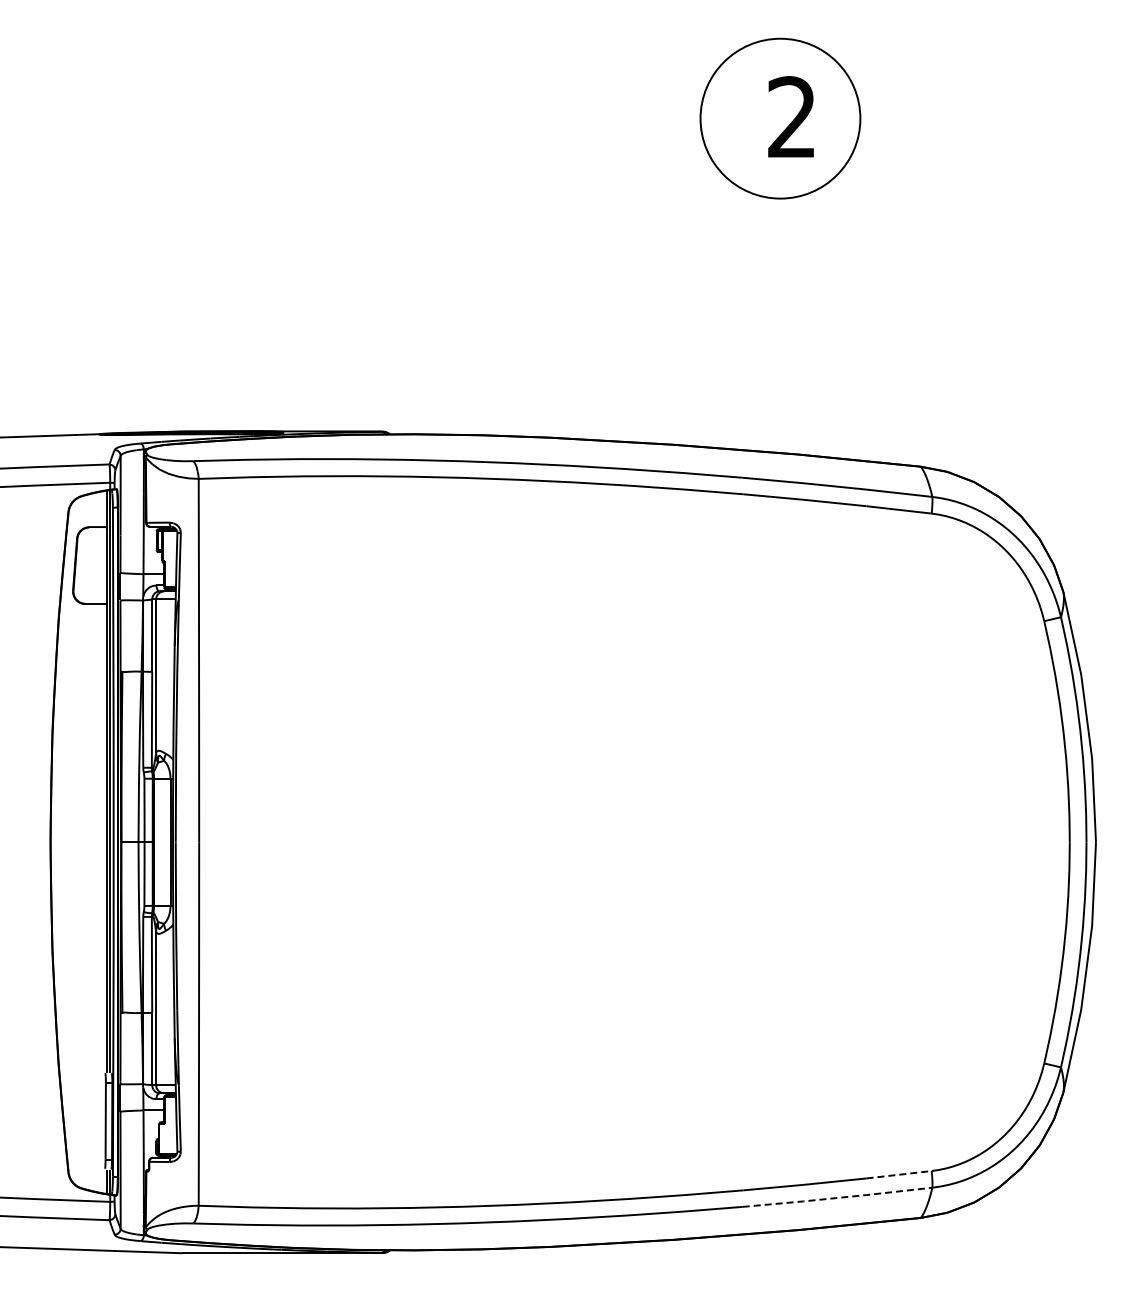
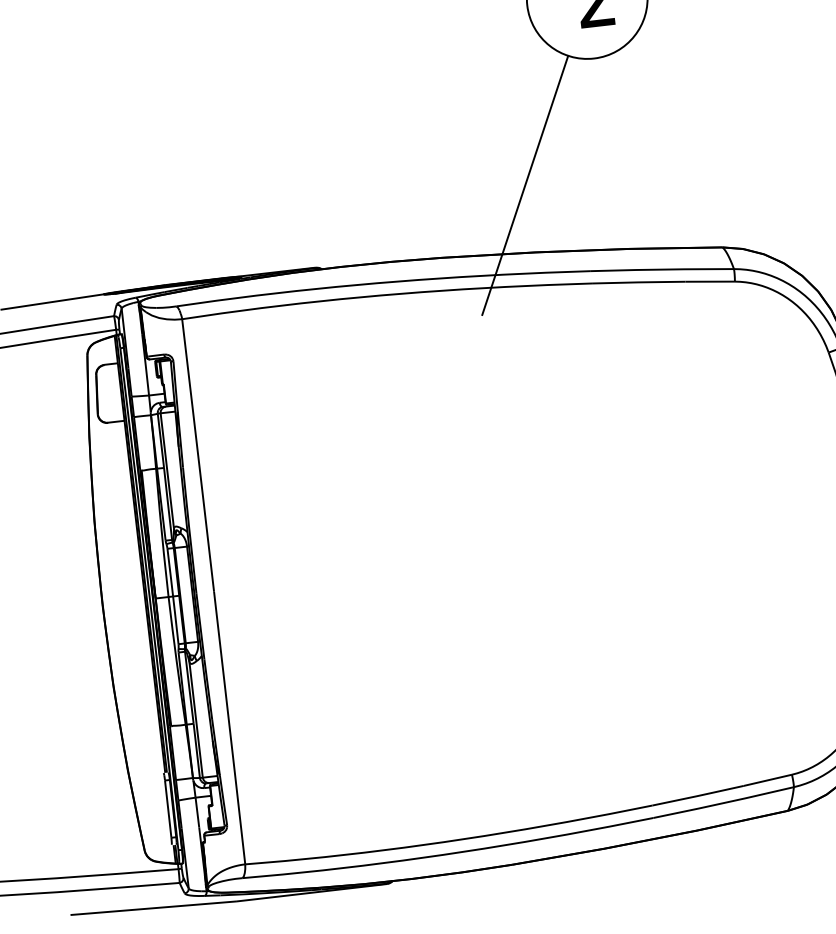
line: (670, 354) -> (525, 184), added
line: (899, 1174) -> (768, 780), dashed -> solid
line: (837, 1198) -> (723, 803), dashed -> solid

